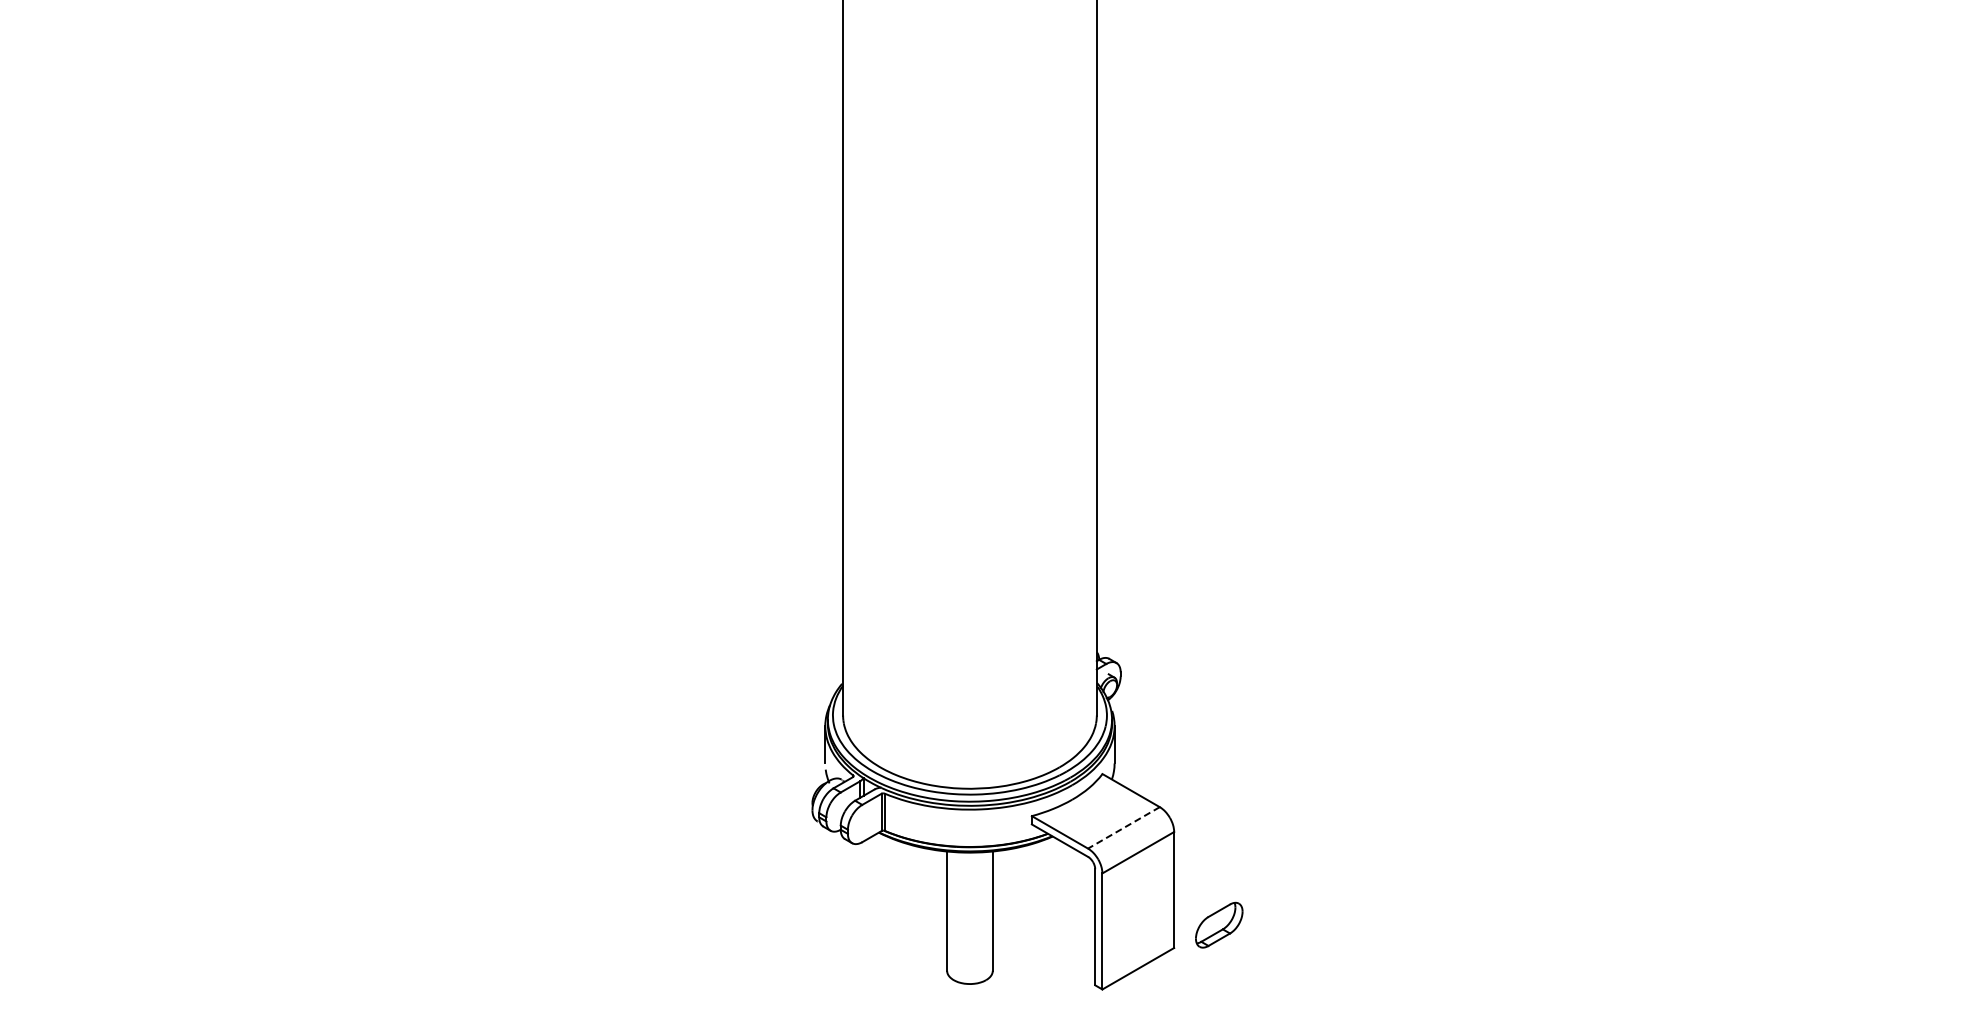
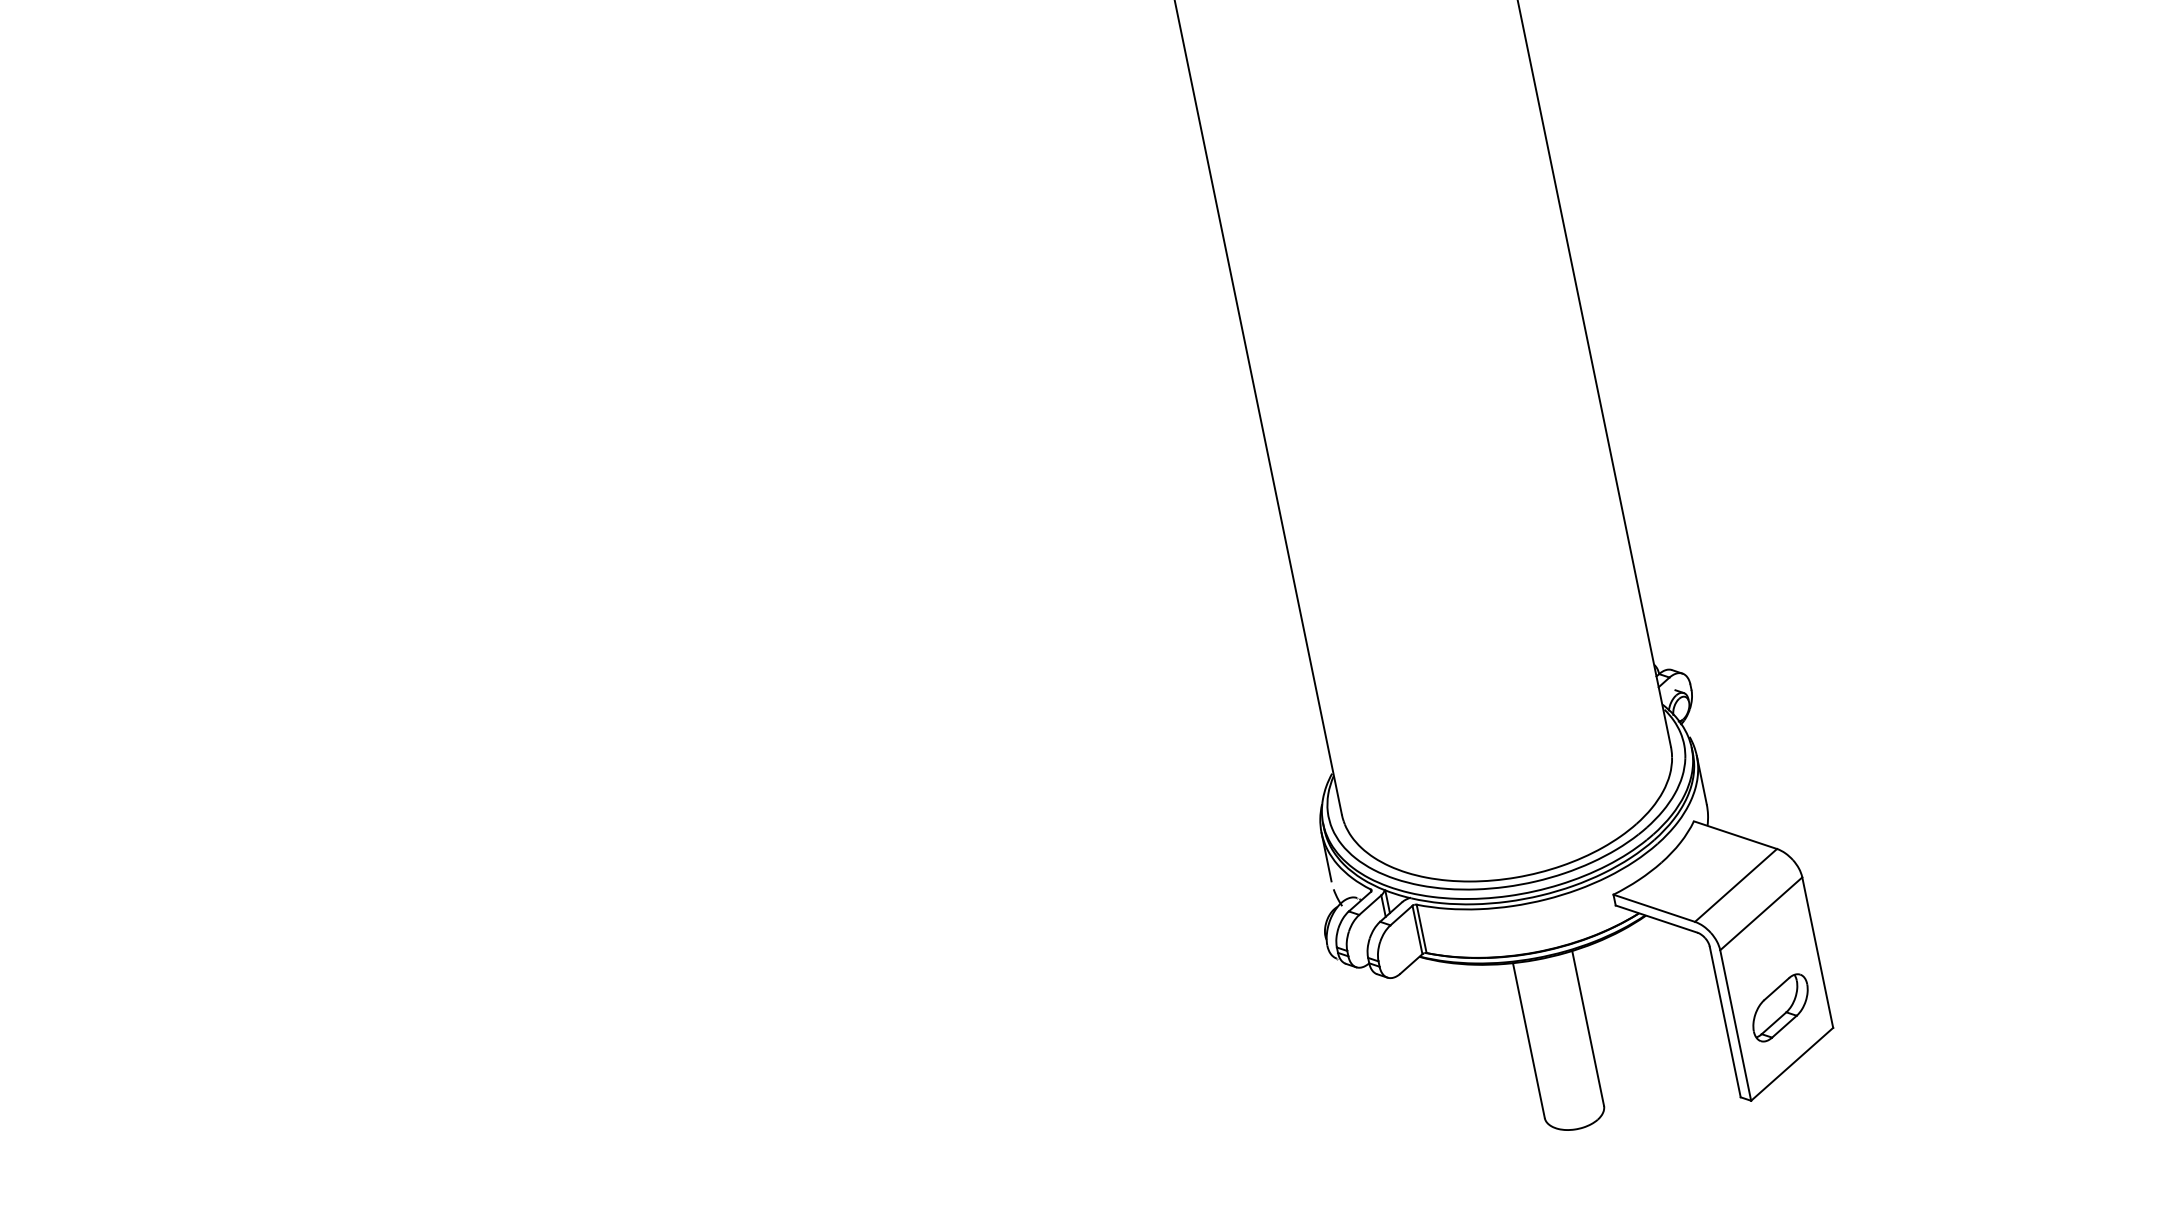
line: (1123, 828) -> (1735, 886), dashed -> solid
part: (1219, 924) -> (1780, 1006), moved

